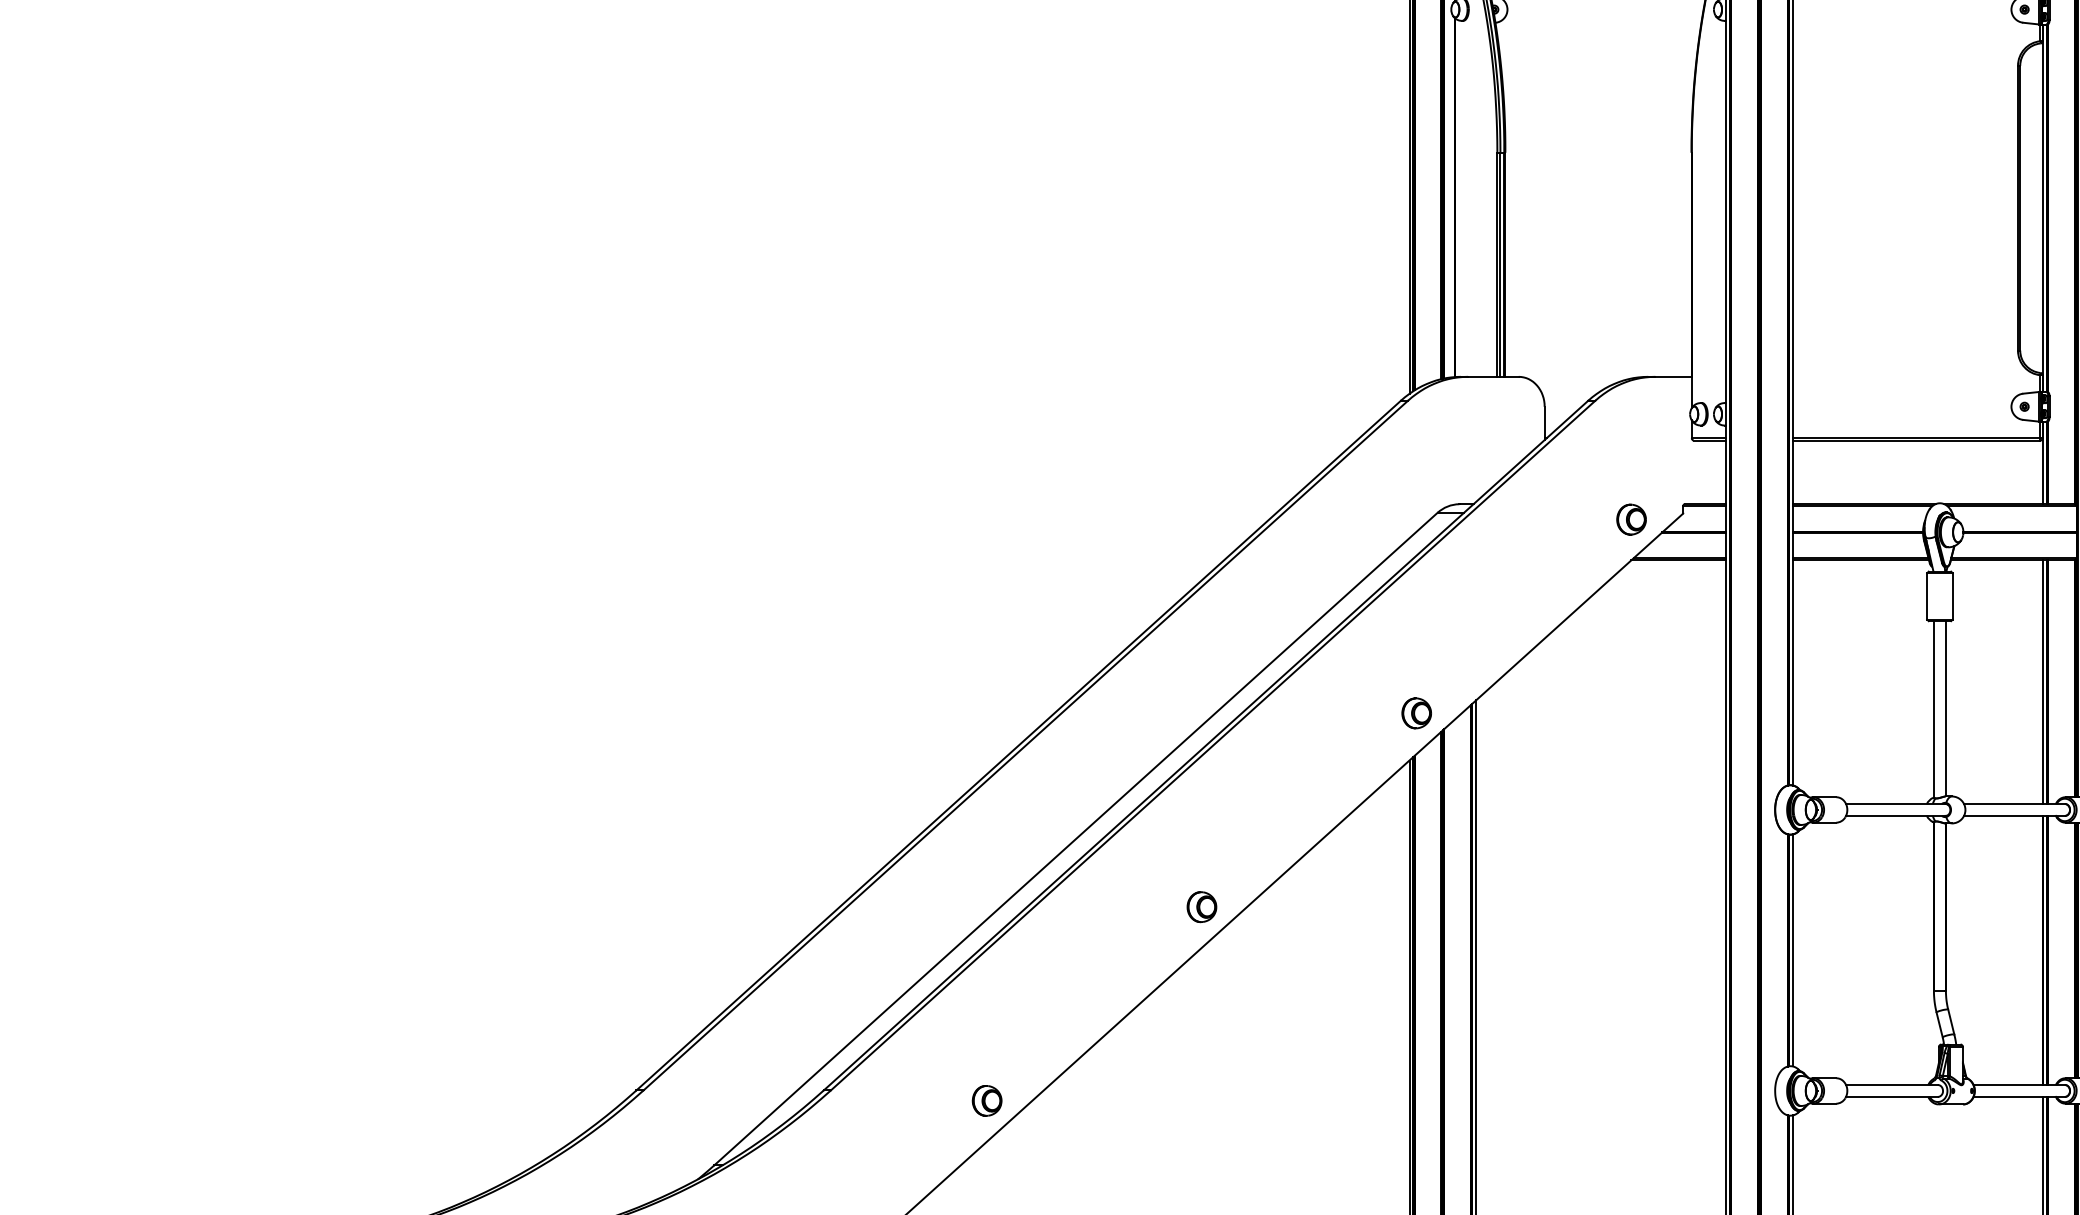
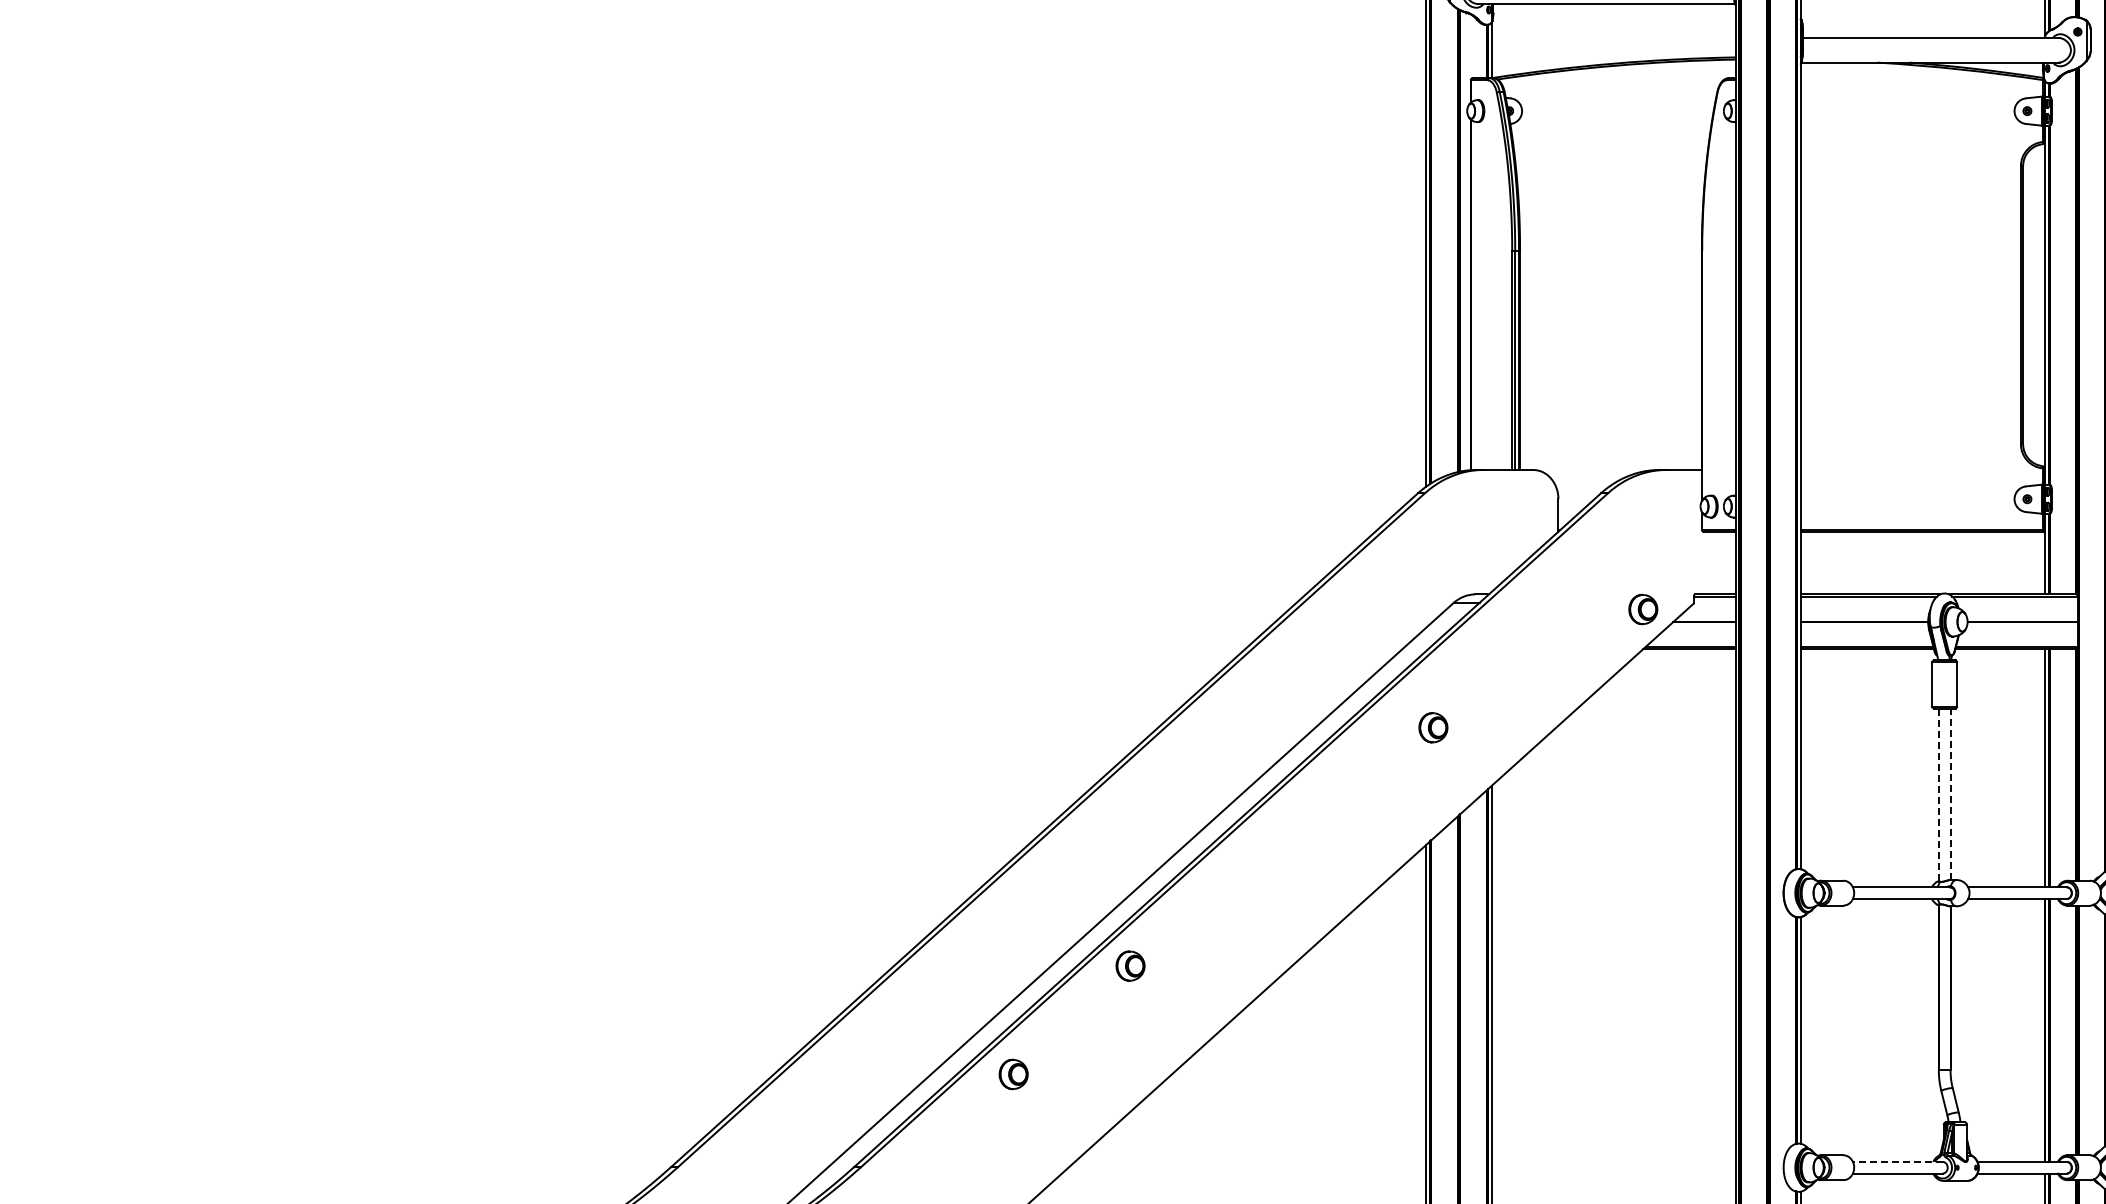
line: (1945, 708) -> (1950, 794), solid -> dashed
line: (1933, 710) -> (1938, 795), solid -> dashed
part: (1416, 713) -> (1433, 727), moved
part: (1201, 906) -> (1130, 965), moved
line: (1891, 1084) -> (1897, 1161), solid -> dashed
part: (986, 1100) -> (1013, 1074), moved

